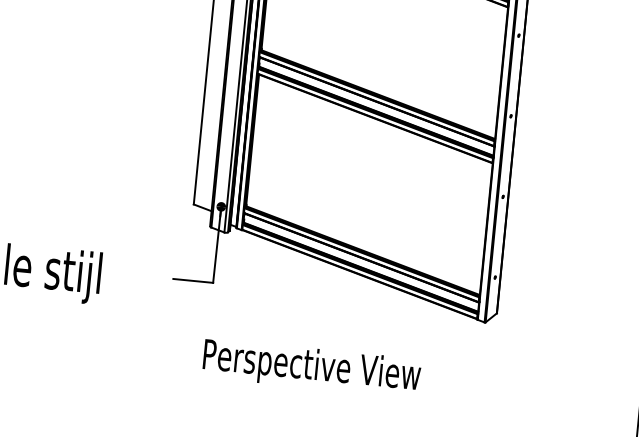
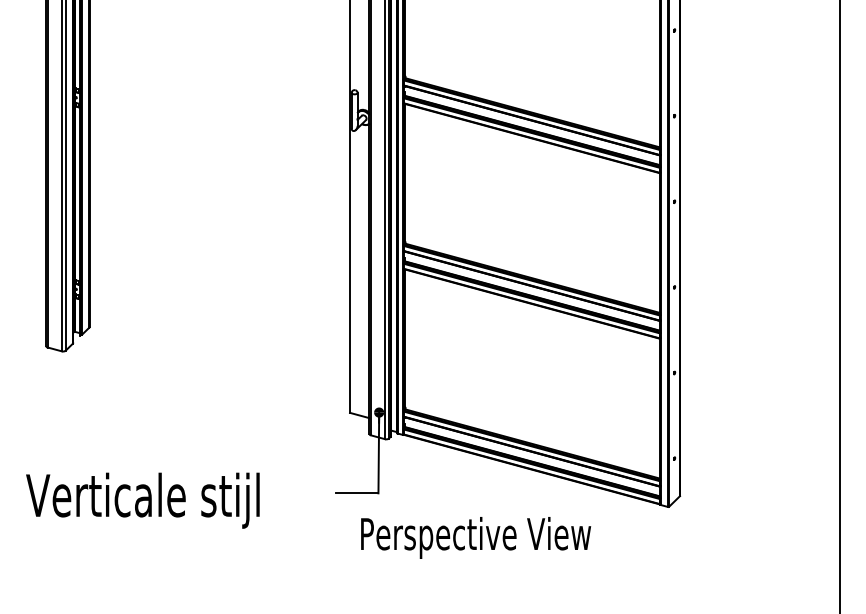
text: (312, 367) -> (476, 537), moved

